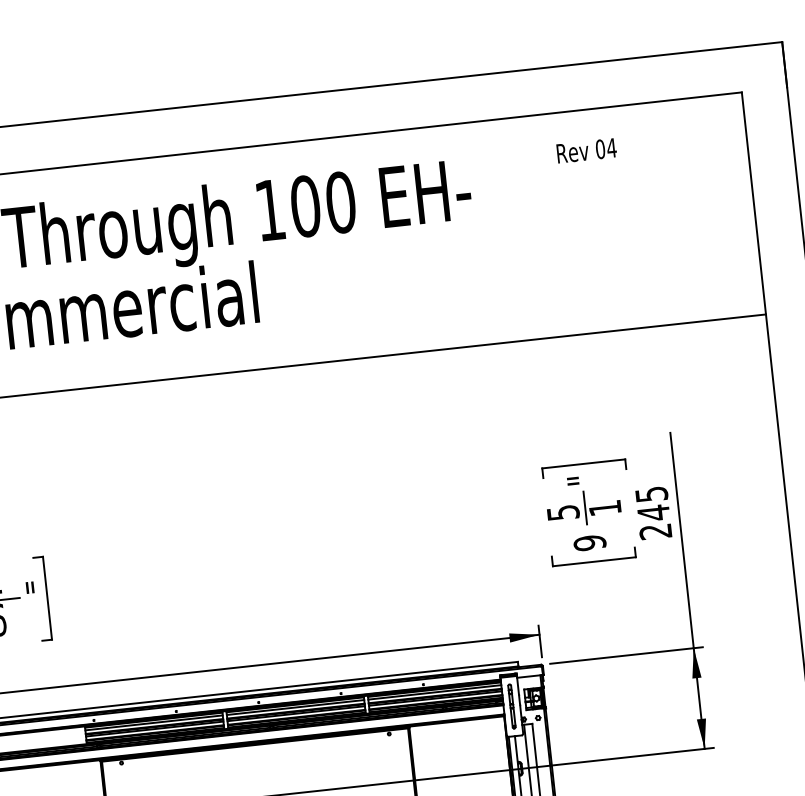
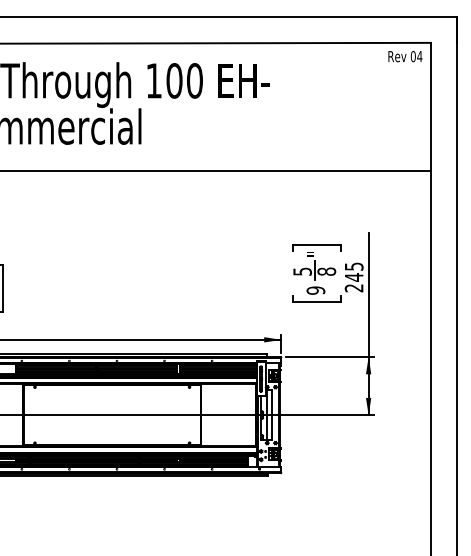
text: (586, 150) -> (405, 56), moved
text: (604, 507) -> (326, 271), 1 -> 8

